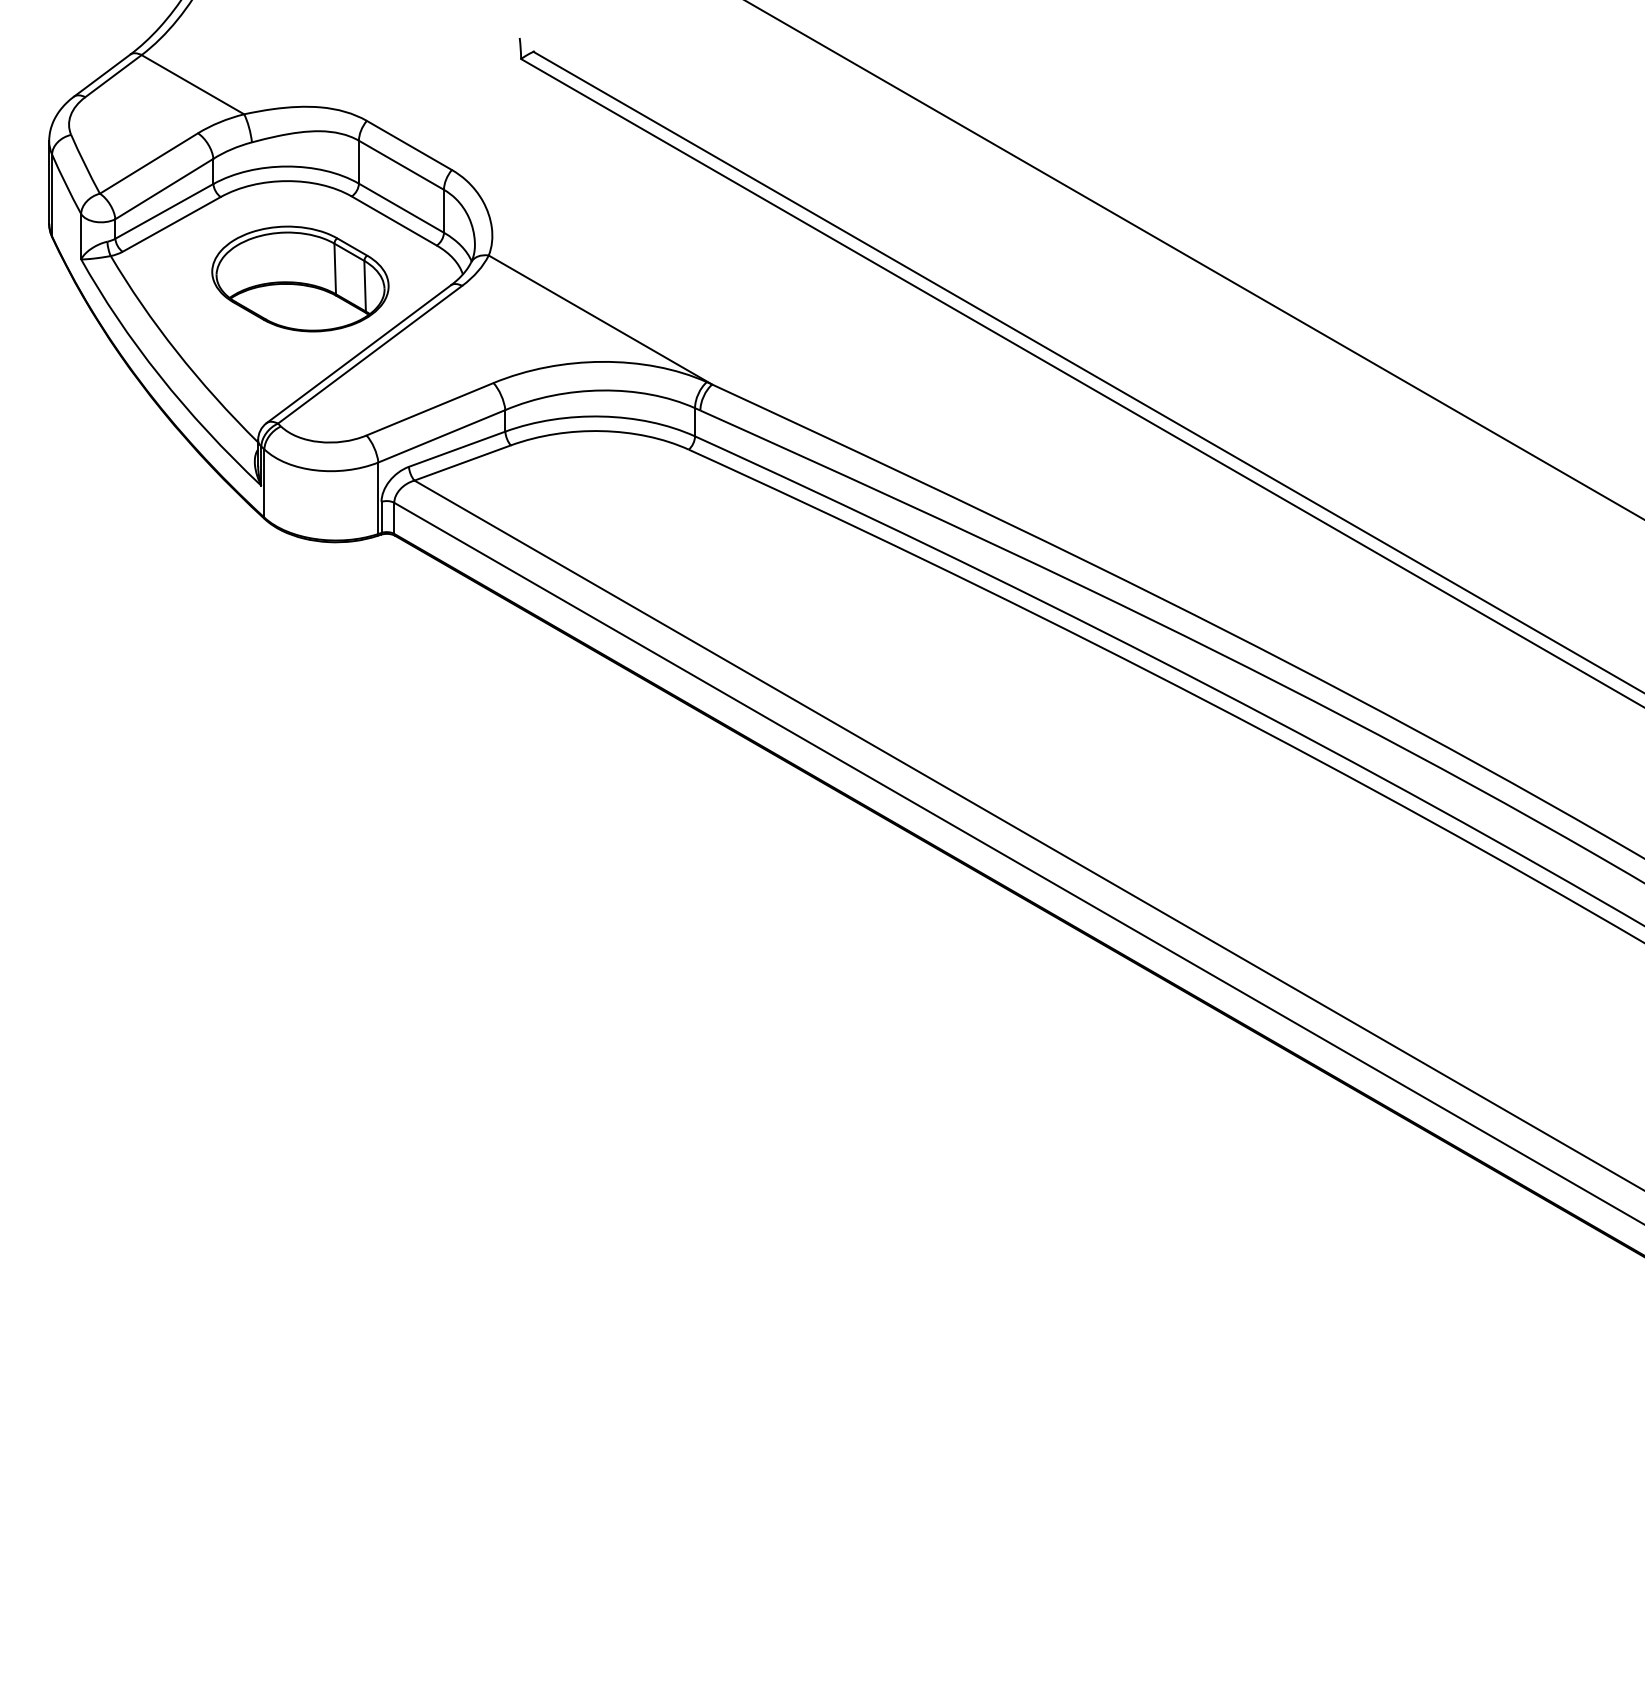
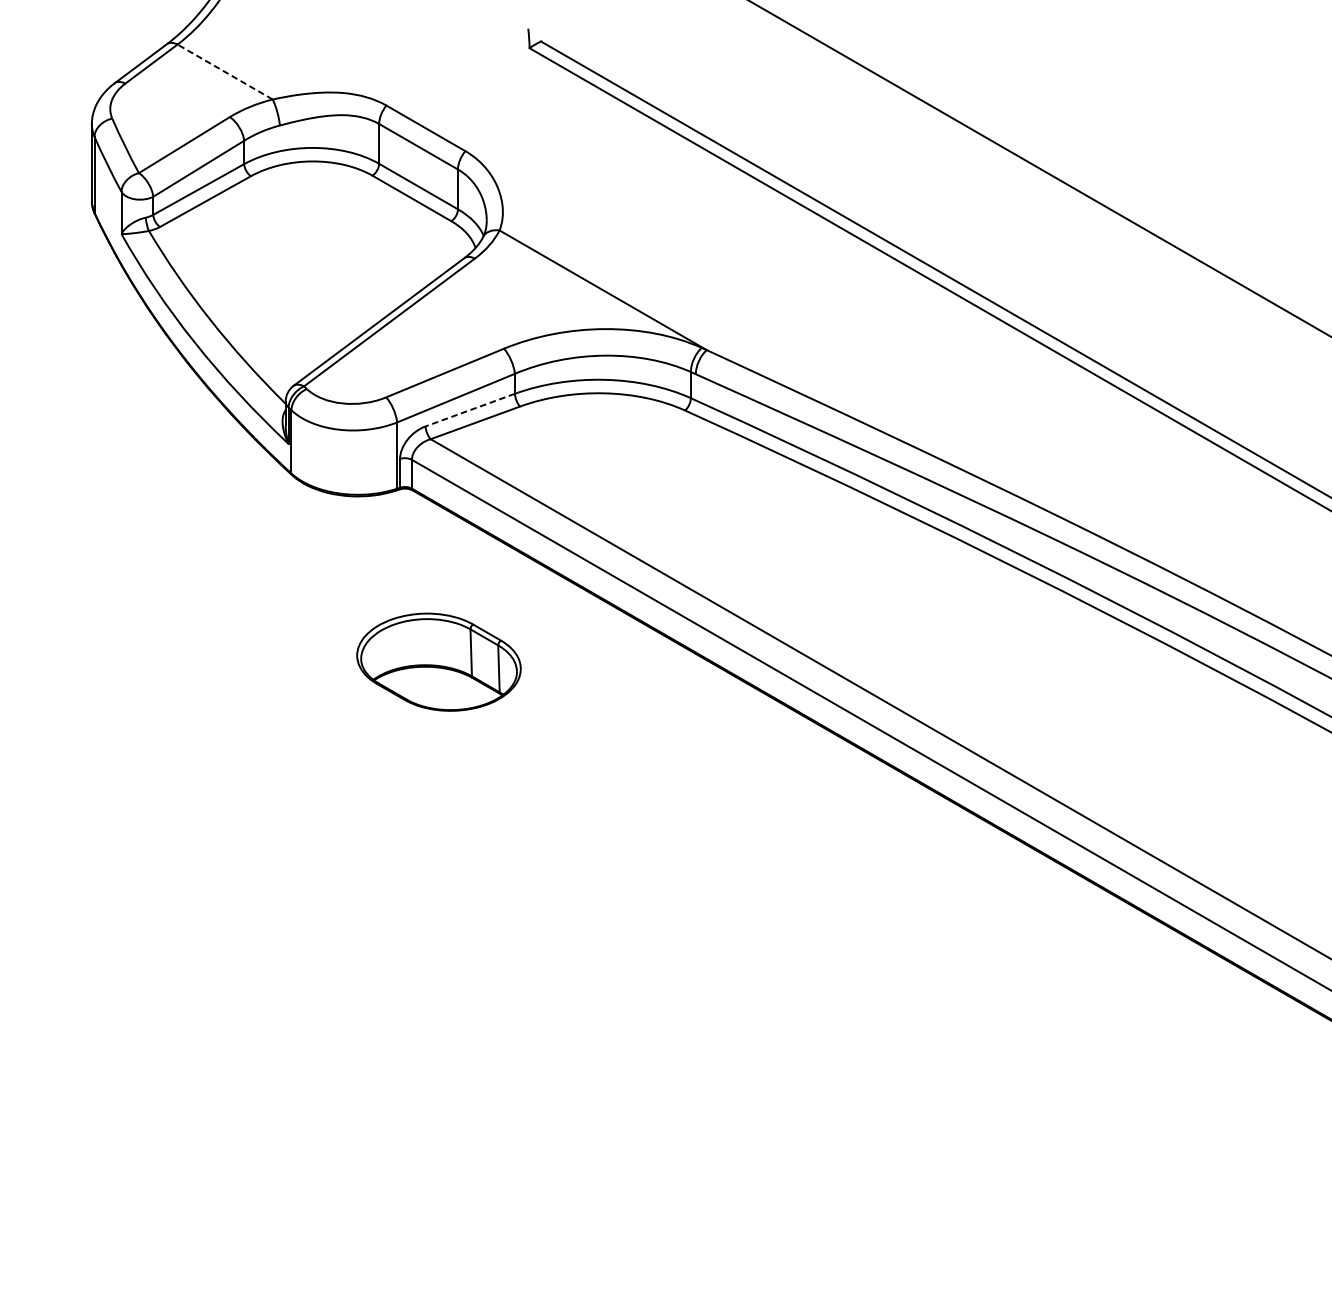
line: (192, 84) -> (224, 71), solid -> dashed
part: (300, 278) -> (439, 661), moved
line: (456, 449) -> (469, 410), solid -> dashed

